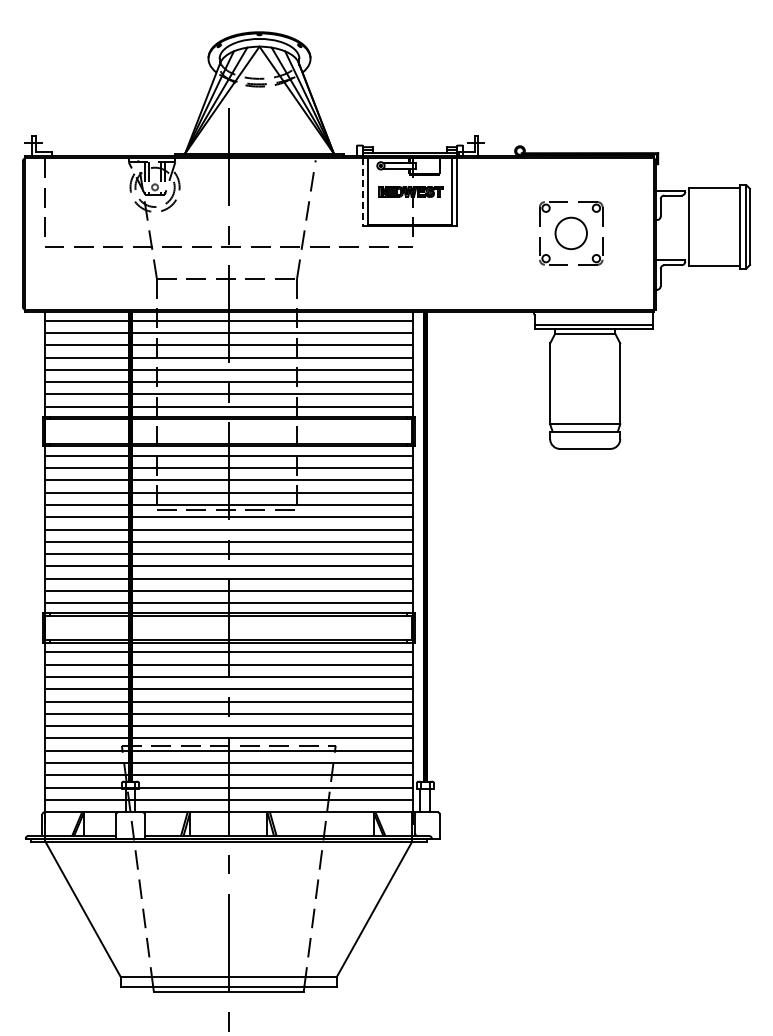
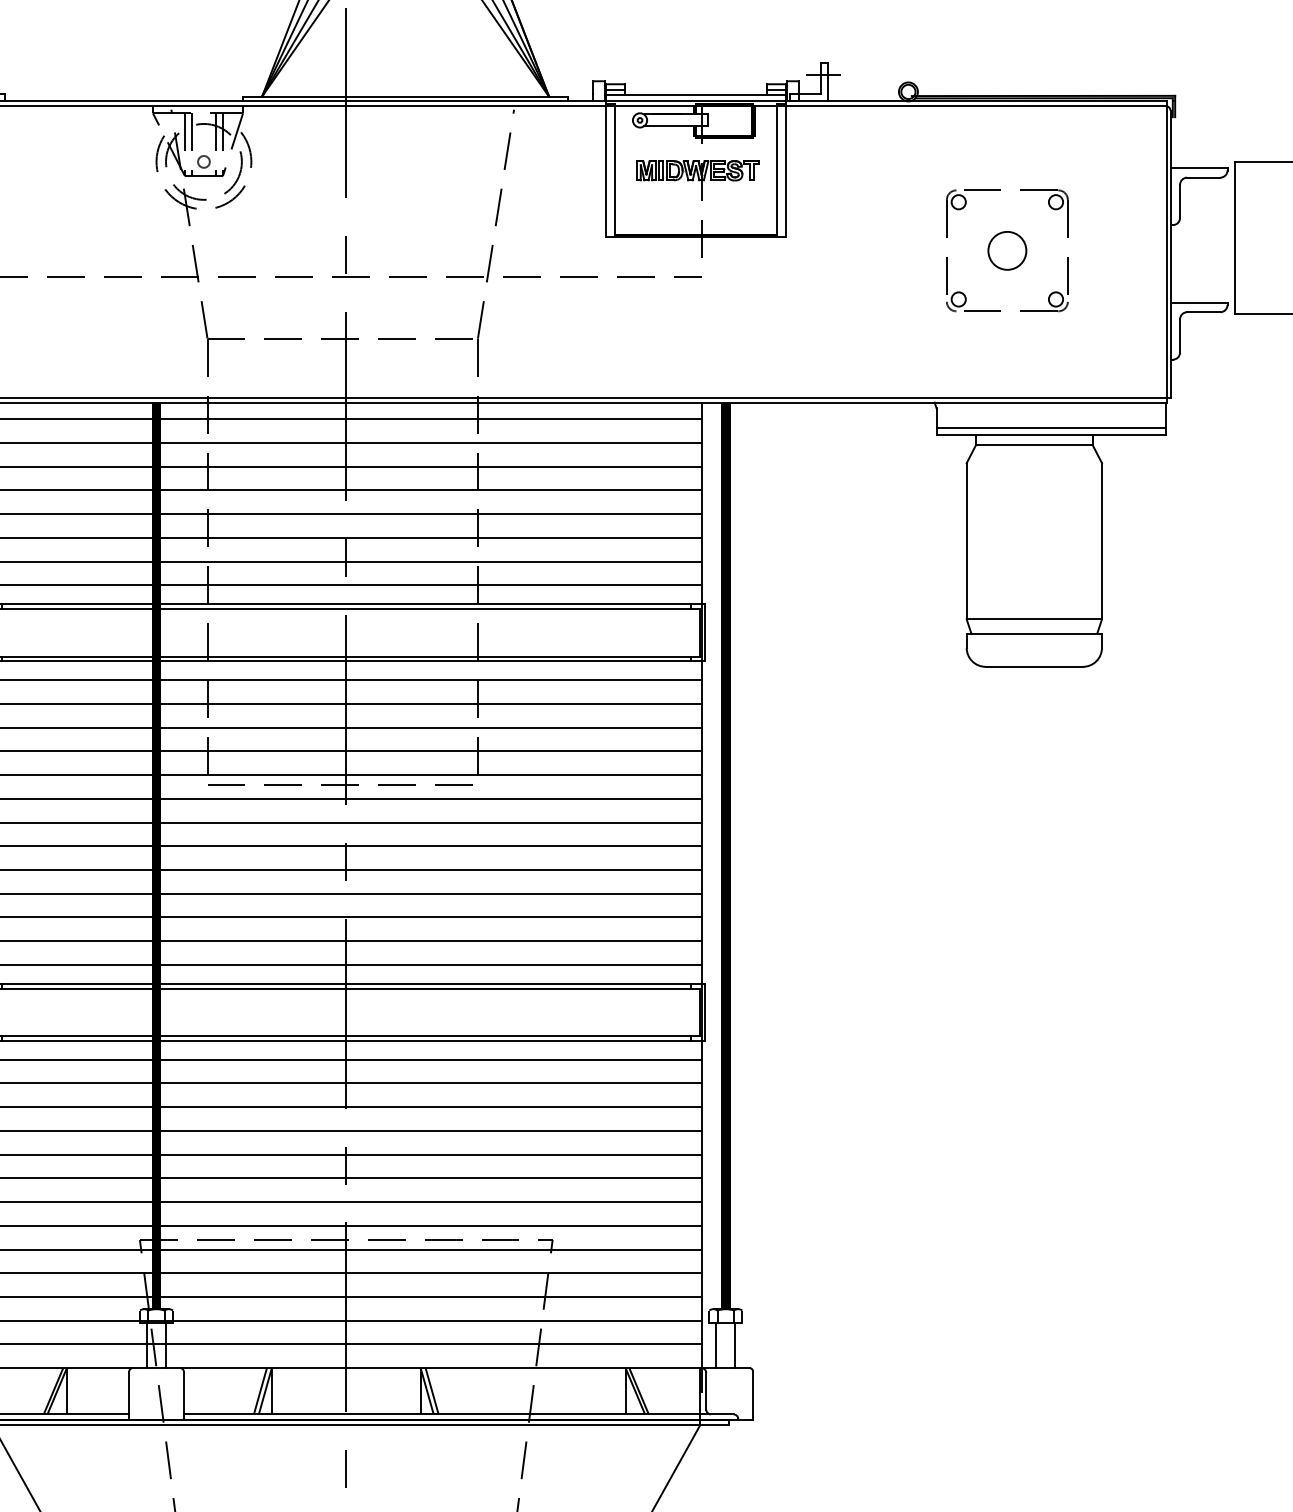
line: (363, 192) -> (606, 171), dashed -> solid
circle: (571, 233) -> (1007, 250), size x0.62

